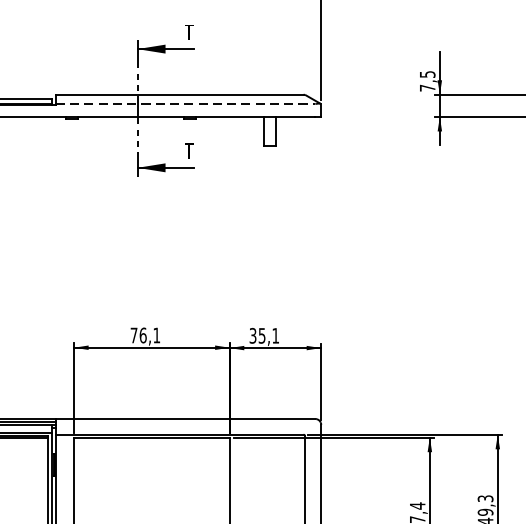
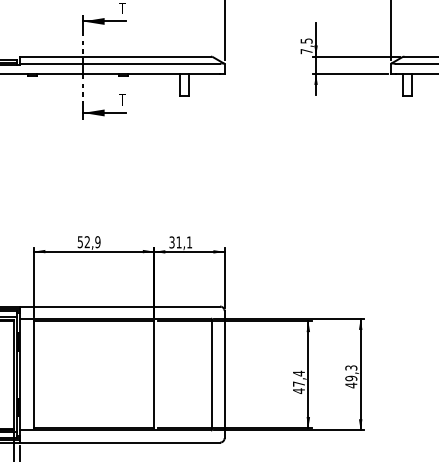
line: (186, 103) -> (120, 63), dashed -> solid
text: (144, 335) -> (88, 242), 76,1 -> 52,9
text: (261, 335) -> (178, 242), 35,1 -> 31,1

